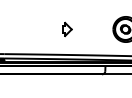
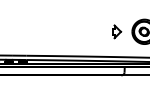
part: (68, 29) -> (117, 31), moved

